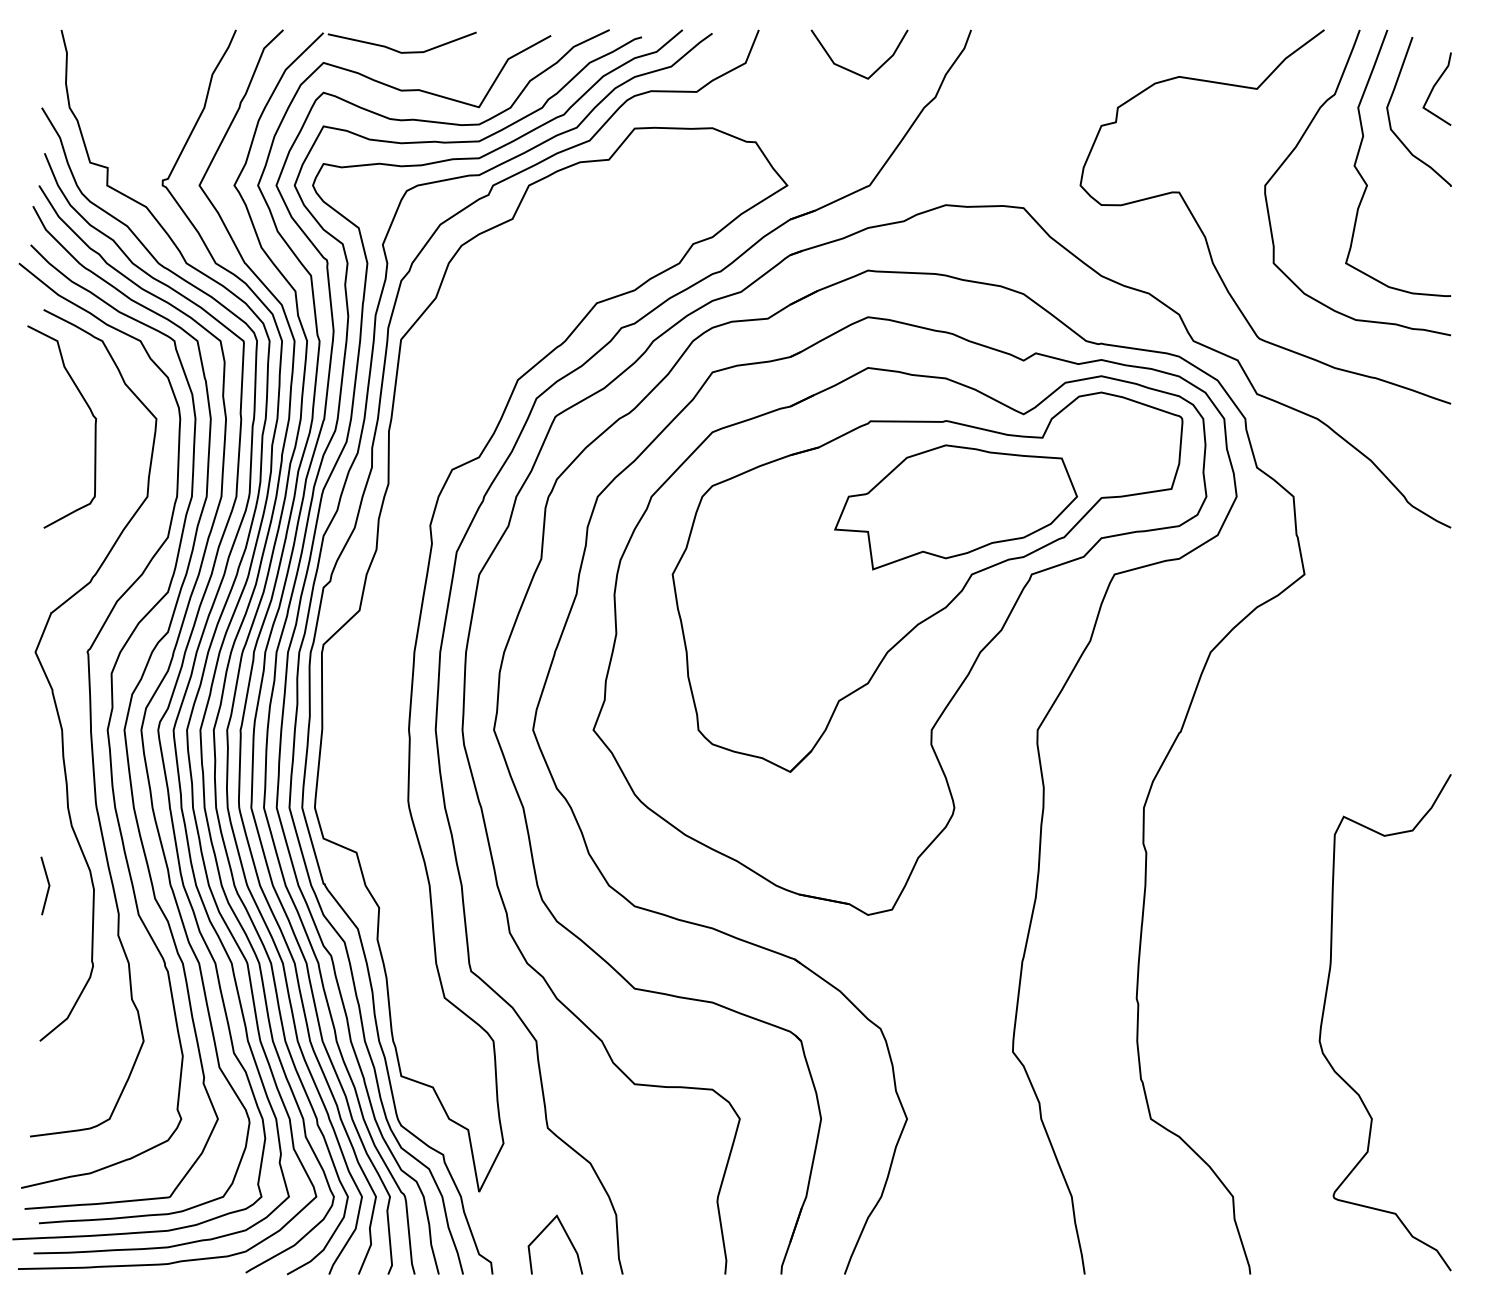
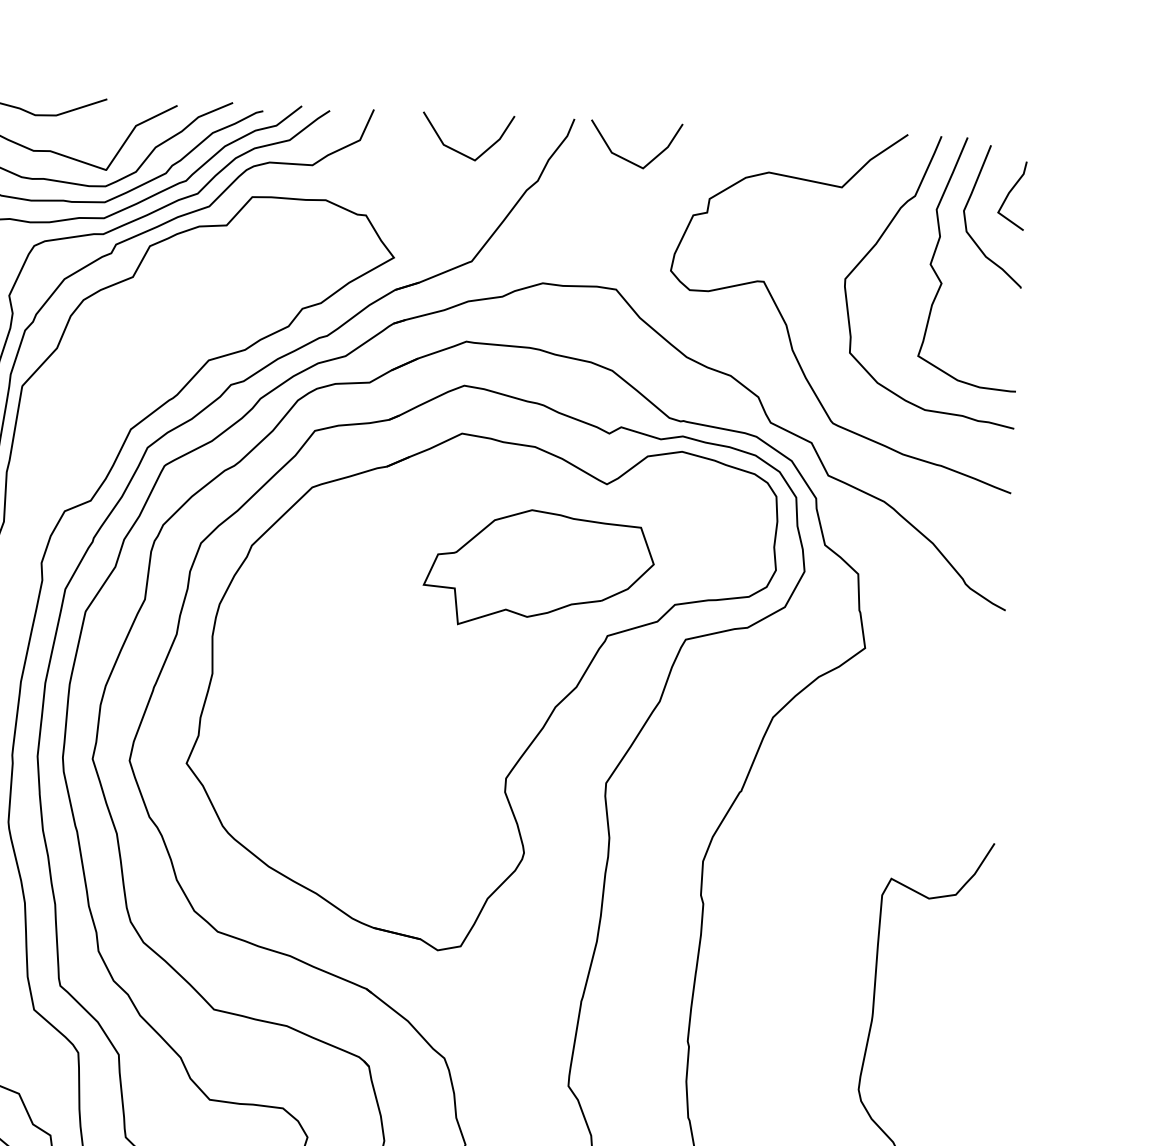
line: (1030, 70) -> (628, 159), added
part: (927, 581) -> (508, 637), removed

